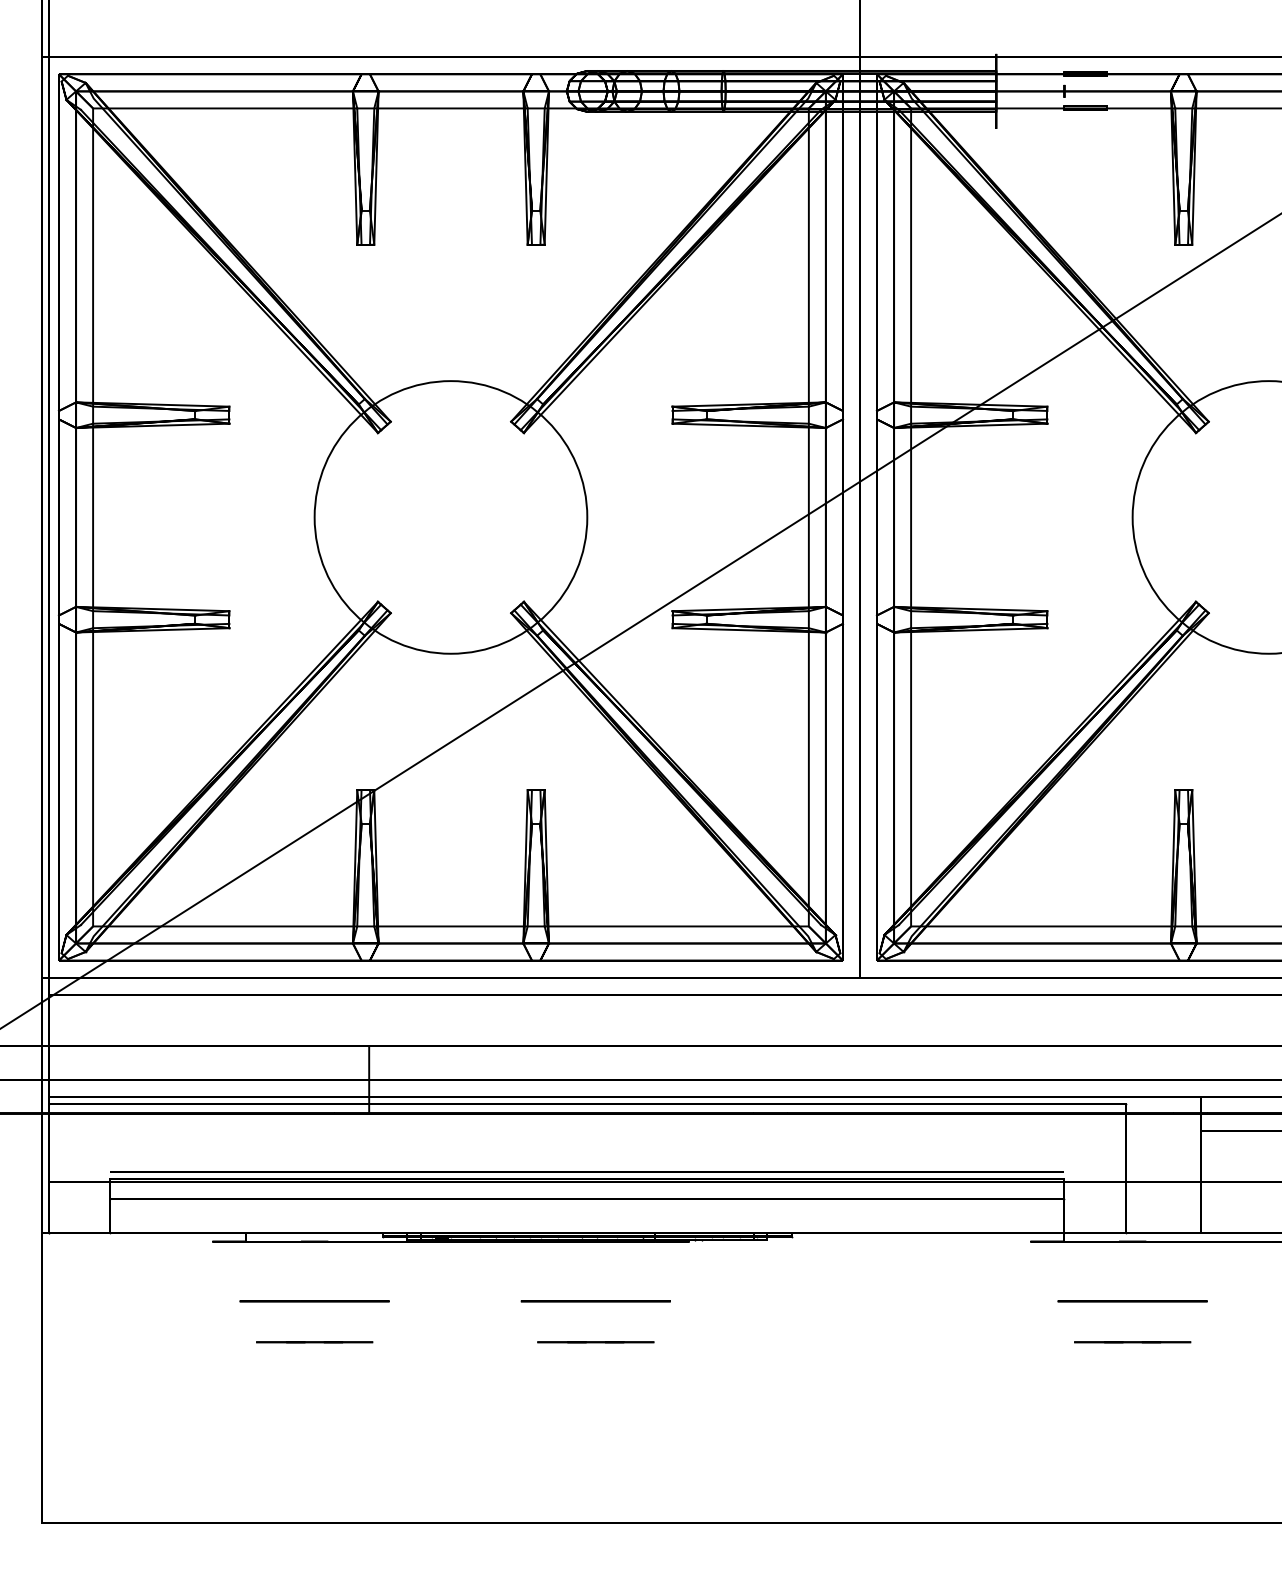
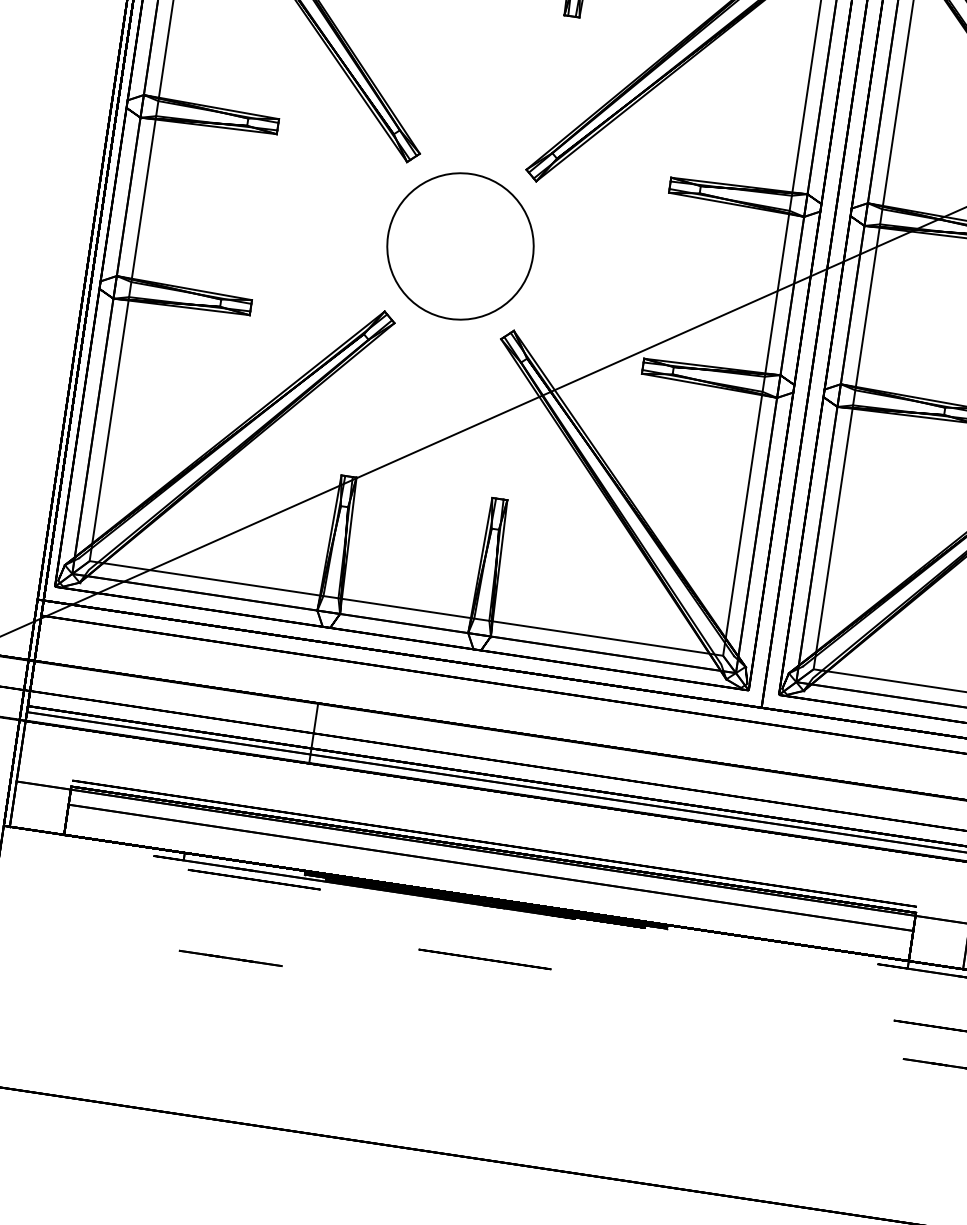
circle: (450, 517) -> (460, 246), size x0.6
circle: (314, 1301) -> (254, 879), moved
line: (595, 1342) -> (479, 995), removed

